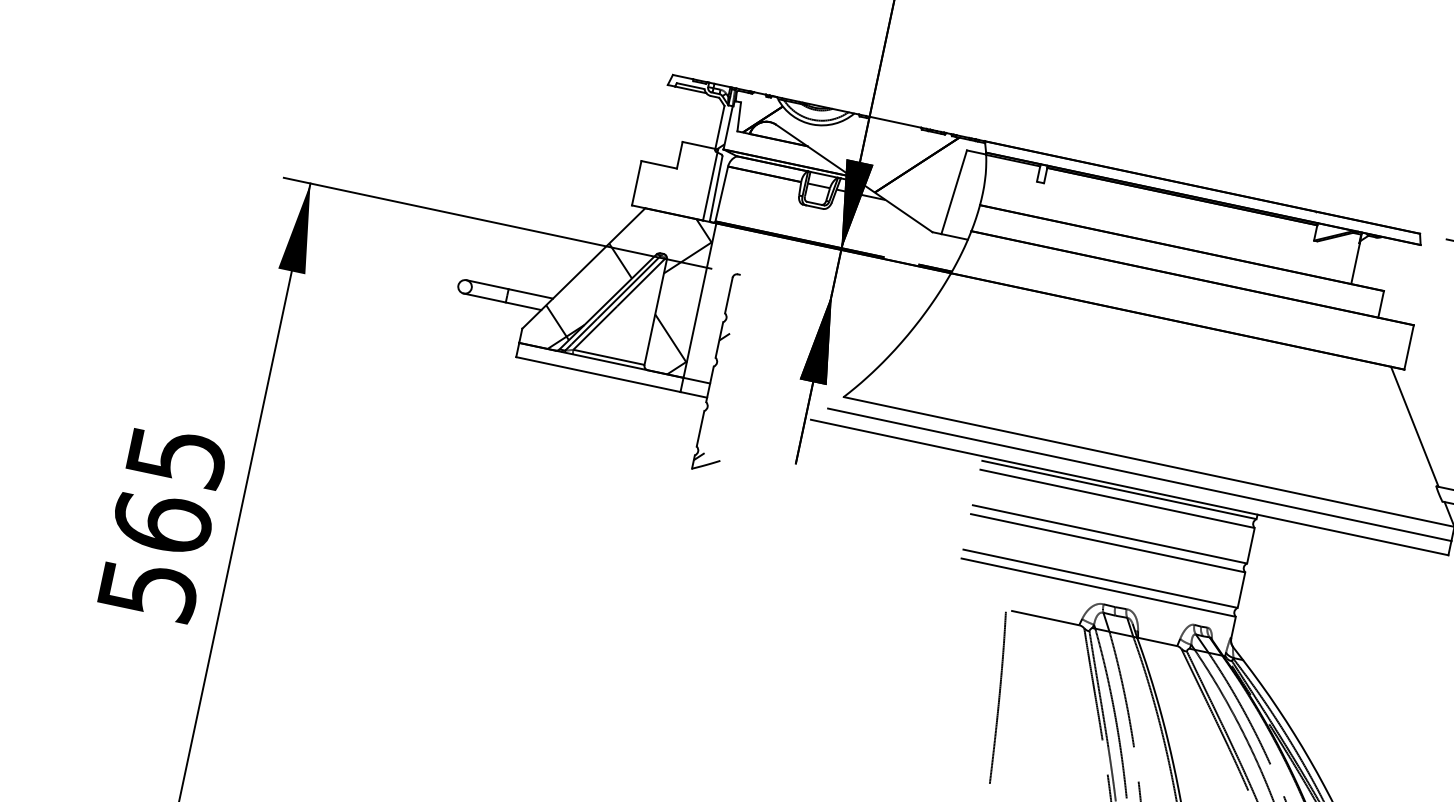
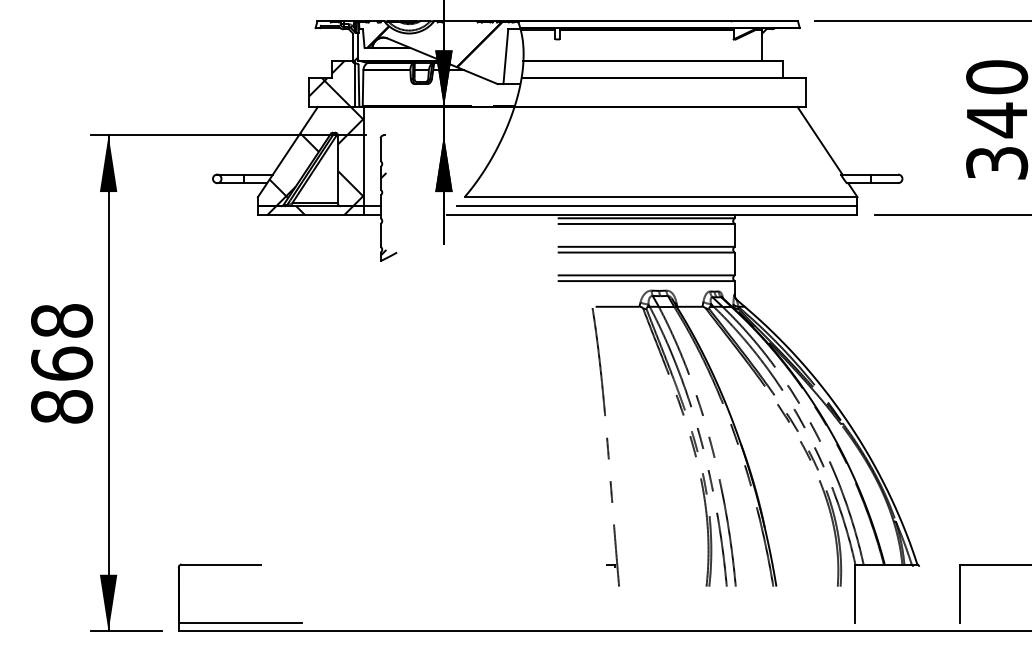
hatch: (671, 175) -> (329, 83), added
hatch: (599, 366) -> (310, 210), added
text: (163, 522) -> (62, 363), 565 -> 868

